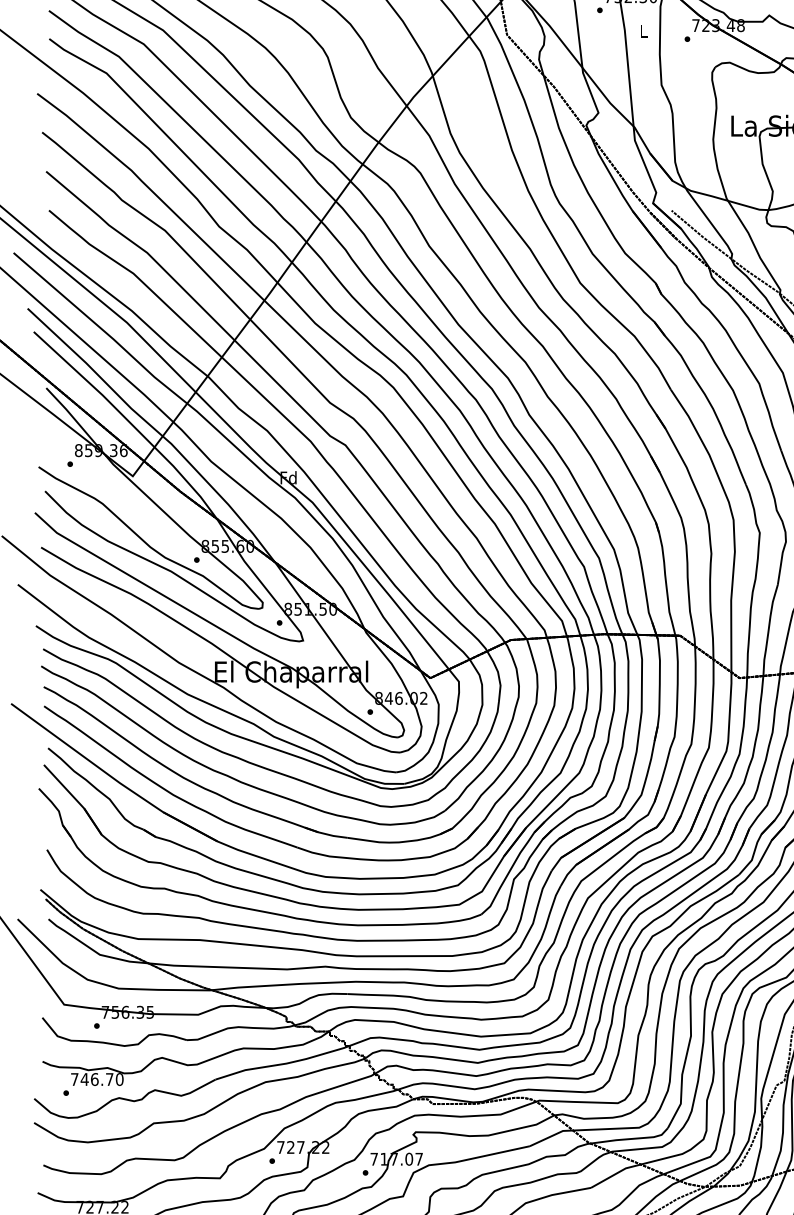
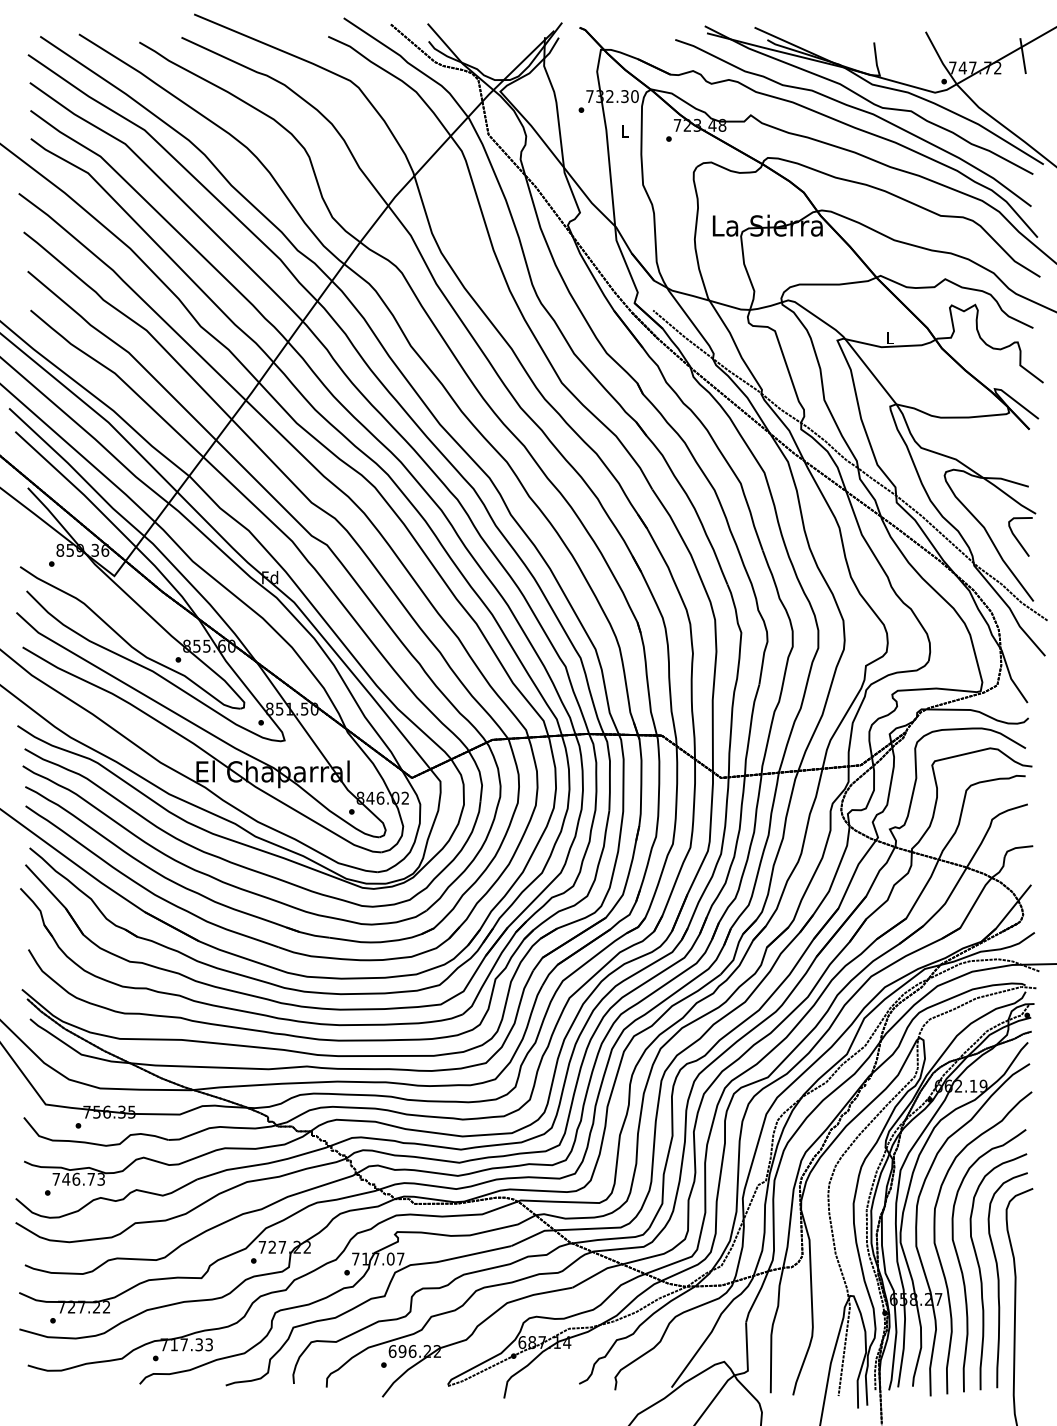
text: (119, 1079) -> (101, 1179), 746.70 -> 746.73

